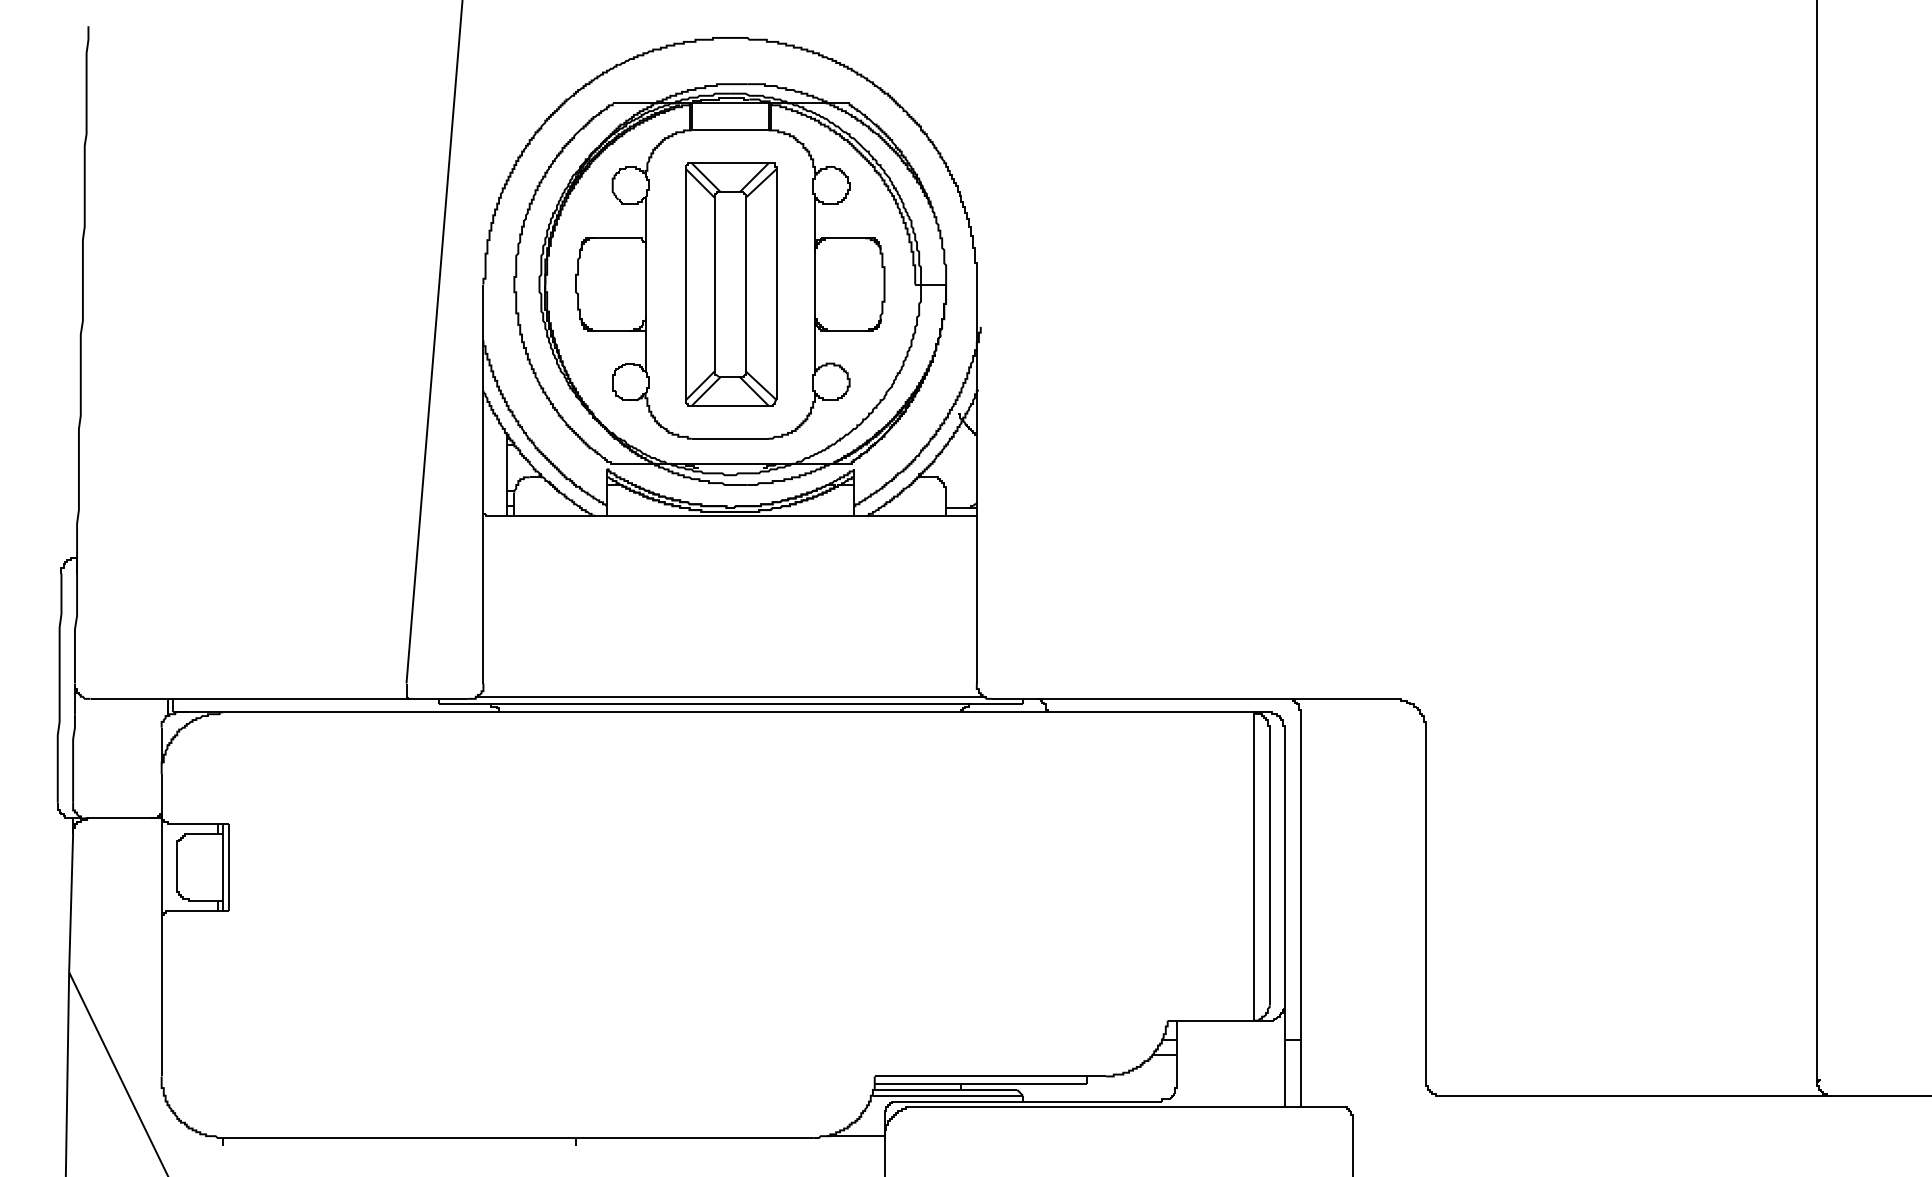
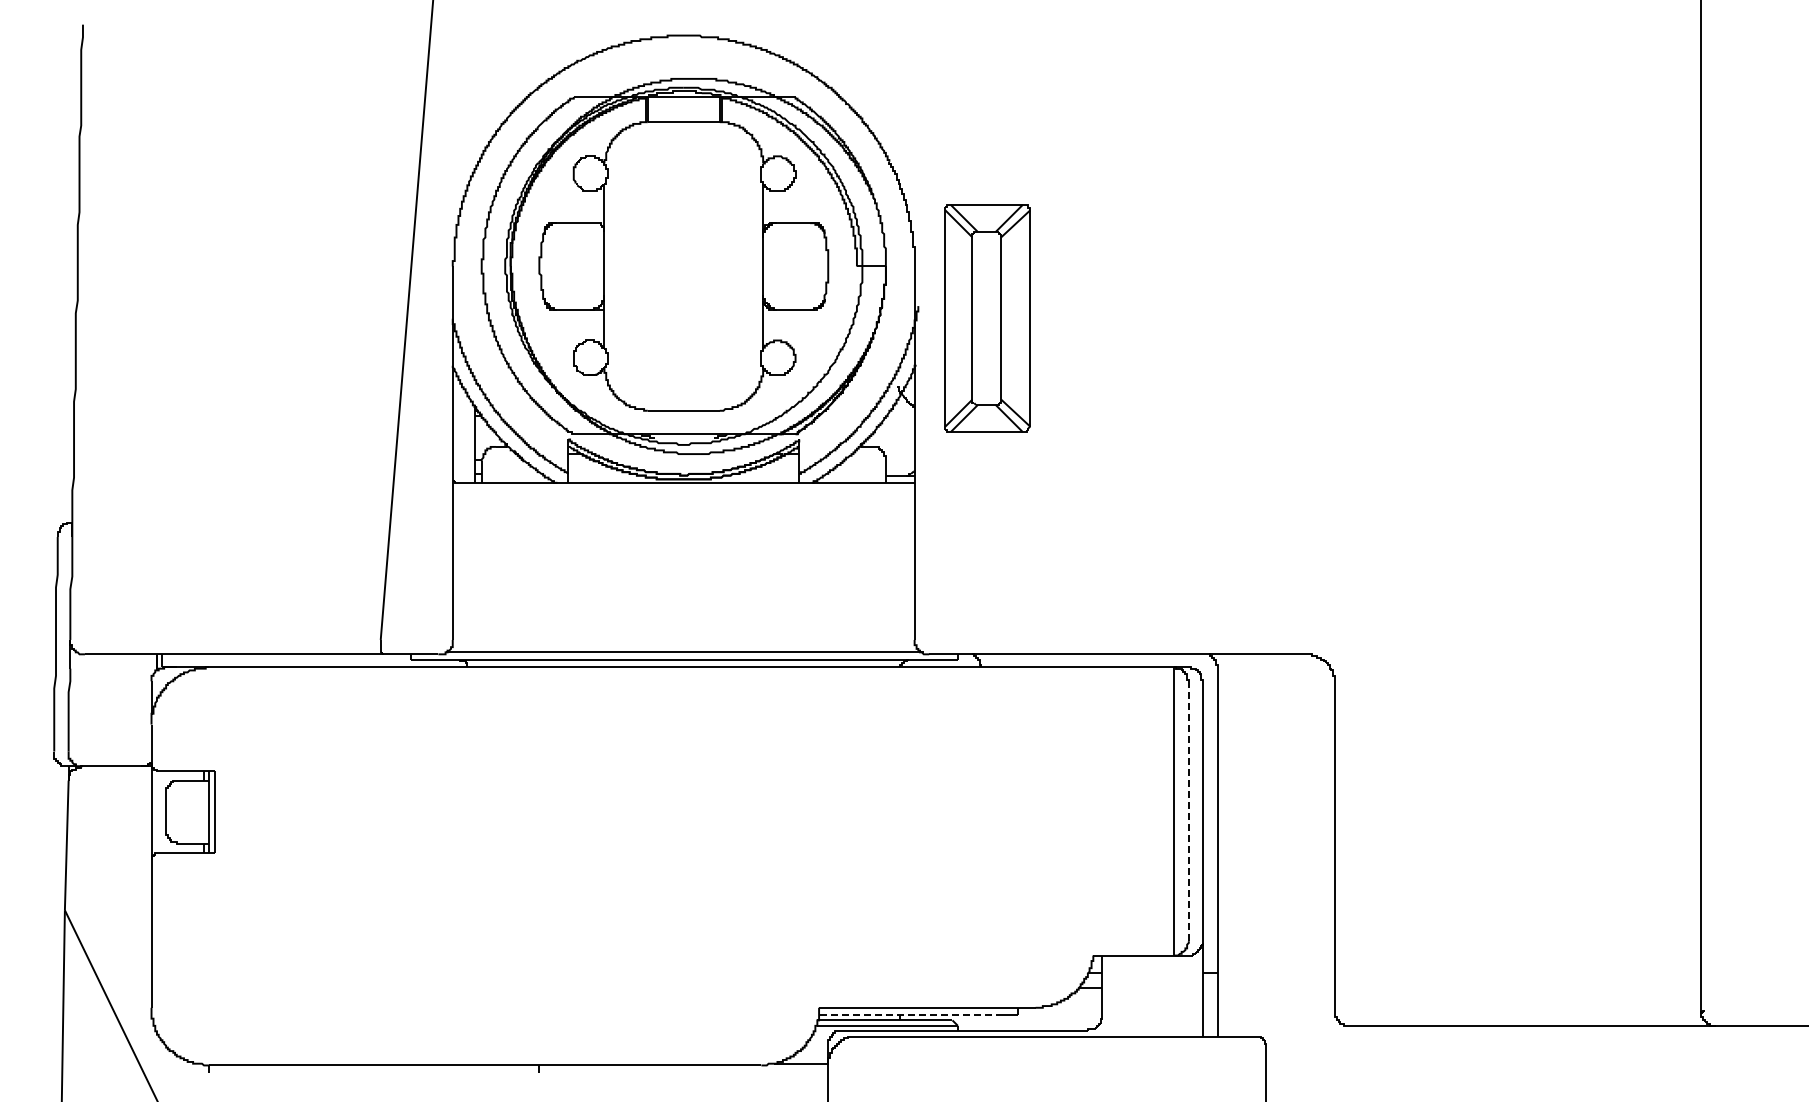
part: (730, 284) -> (987, 318), moved
line: (1269, 866) -> (1188, 811), solid -> dashed
line: (972, 1083) -> (910, 1014), solid -> dashed

